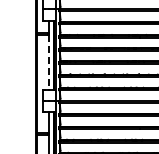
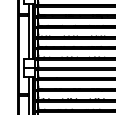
line: (48, 63) -> (28, 38), dashed -> solid

